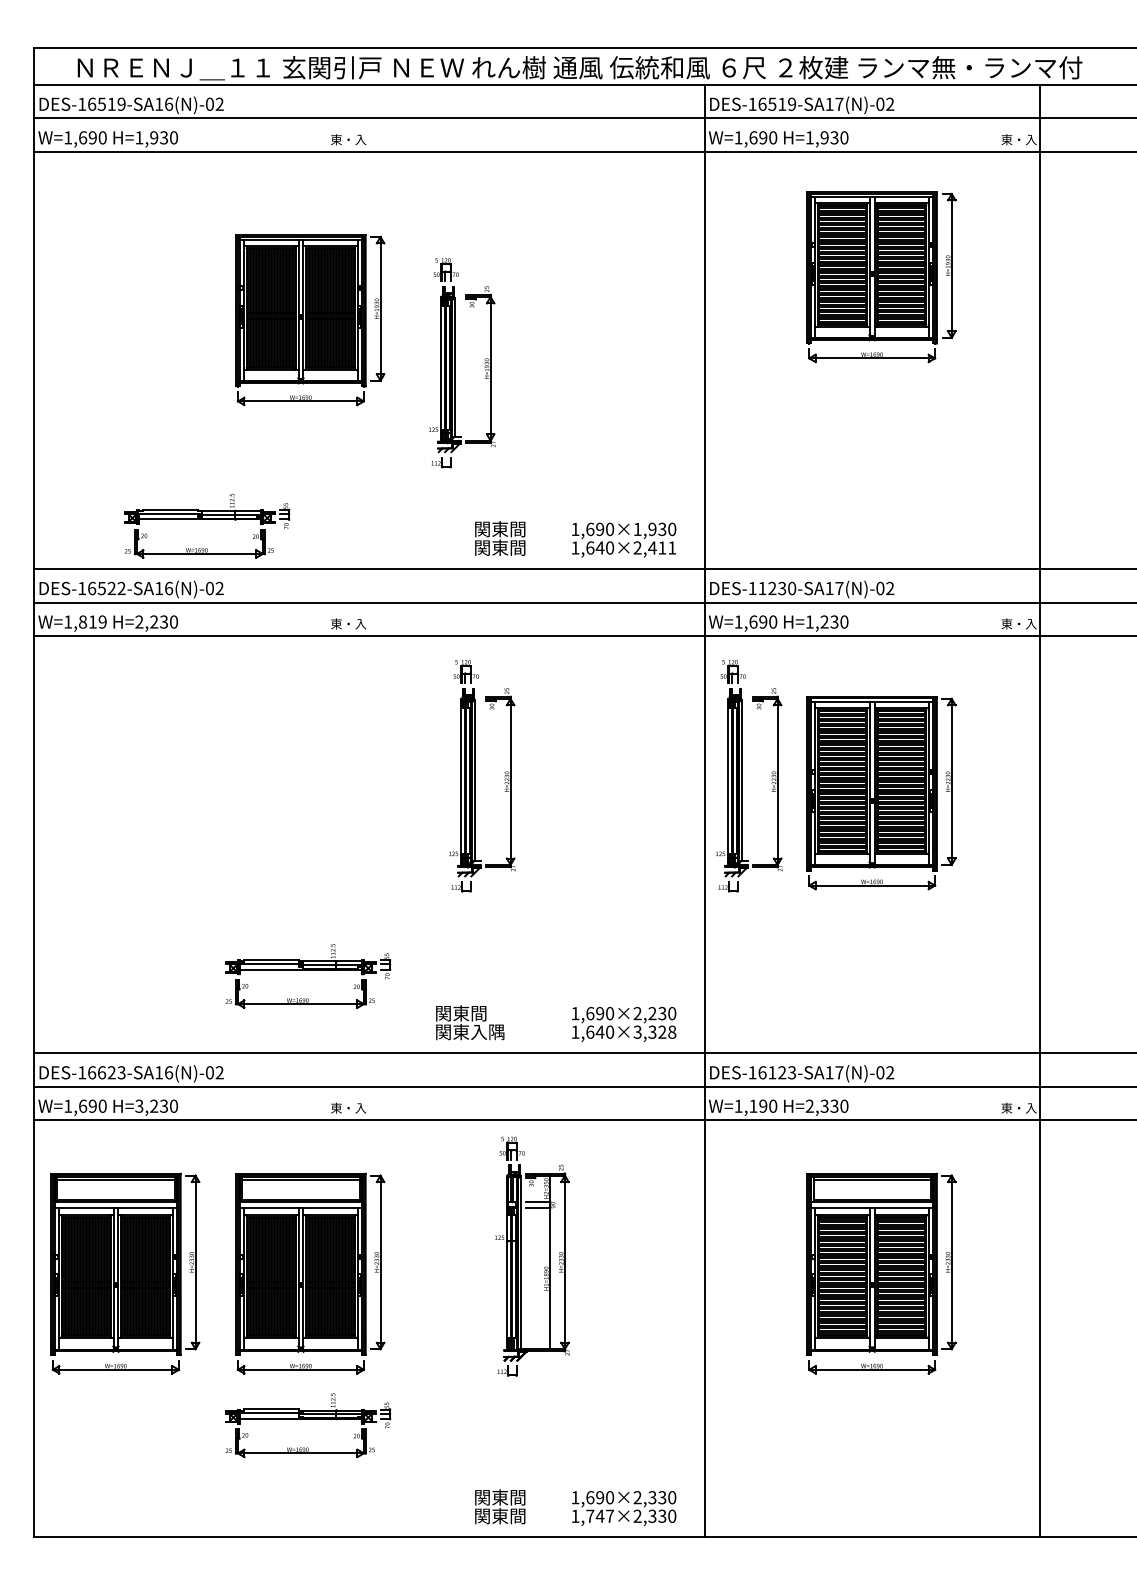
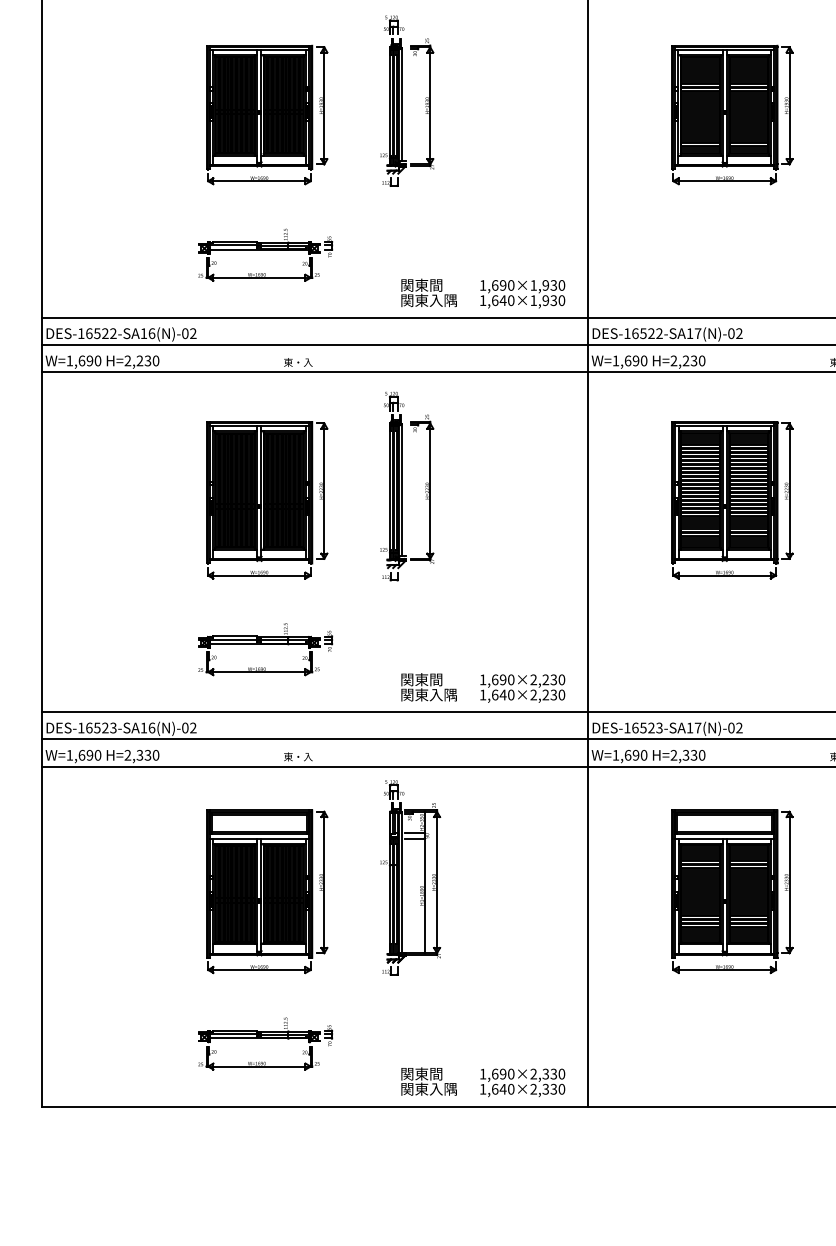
part: (881, 277) -> (732, 115), moved
part: (455, 363) -> (401, 101), moved
part: (207, 525) -> (265, 254), moved
text: (526, 547) -> (443, 300), 関東間 -> 関東入隅
text: (654, 547) -> (547, 300), 1,640×2,411 -> 1,640×1,930
text: (777, 588) -> (647, 333), DES-11230-SA17(N)-02 -> DES-16522-SA17(N)-02
text: (92, 621) -> (89, 360), W=1,819 -> W=1,690
text: (809, 621) -> (673, 360), H=1,230 -> H=2,230
part: (742, 776) -> (619, 486), removed
part: (310, 793) -> (267, 500), added
text: (470, 1022) -> (429, 687), moved
text: (654, 1032) -> (547, 695), 1,640×3,328 -> 1,640×2,230
text: (101, 1072) -> (97, 727), DES-16623-SA16(N)-02 -> DES-16523-SA16(N)-02
text: (772, 1072) -> (643, 727), DES-16123-SA17(N)-02 -> DES-16523-SA17(N)-02
text: (753, 1105) -> (628, 754), W=1,190 -> W=1,690
text: (146, 1106) -> (133, 755), H=3,230 -> H=2,330
part: (521, 1256) -> (401, 877), moved
part: (125, 1273) -> (116, 891), removed
part: (308, 1425) -> (265, 1043), moved
text: (600, 1515) -> (503, 1088), 1,747×2,330 -> 1,640×2,330
text: (526, 1516) -> (443, 1089), 関東間 -> 関東入隅

